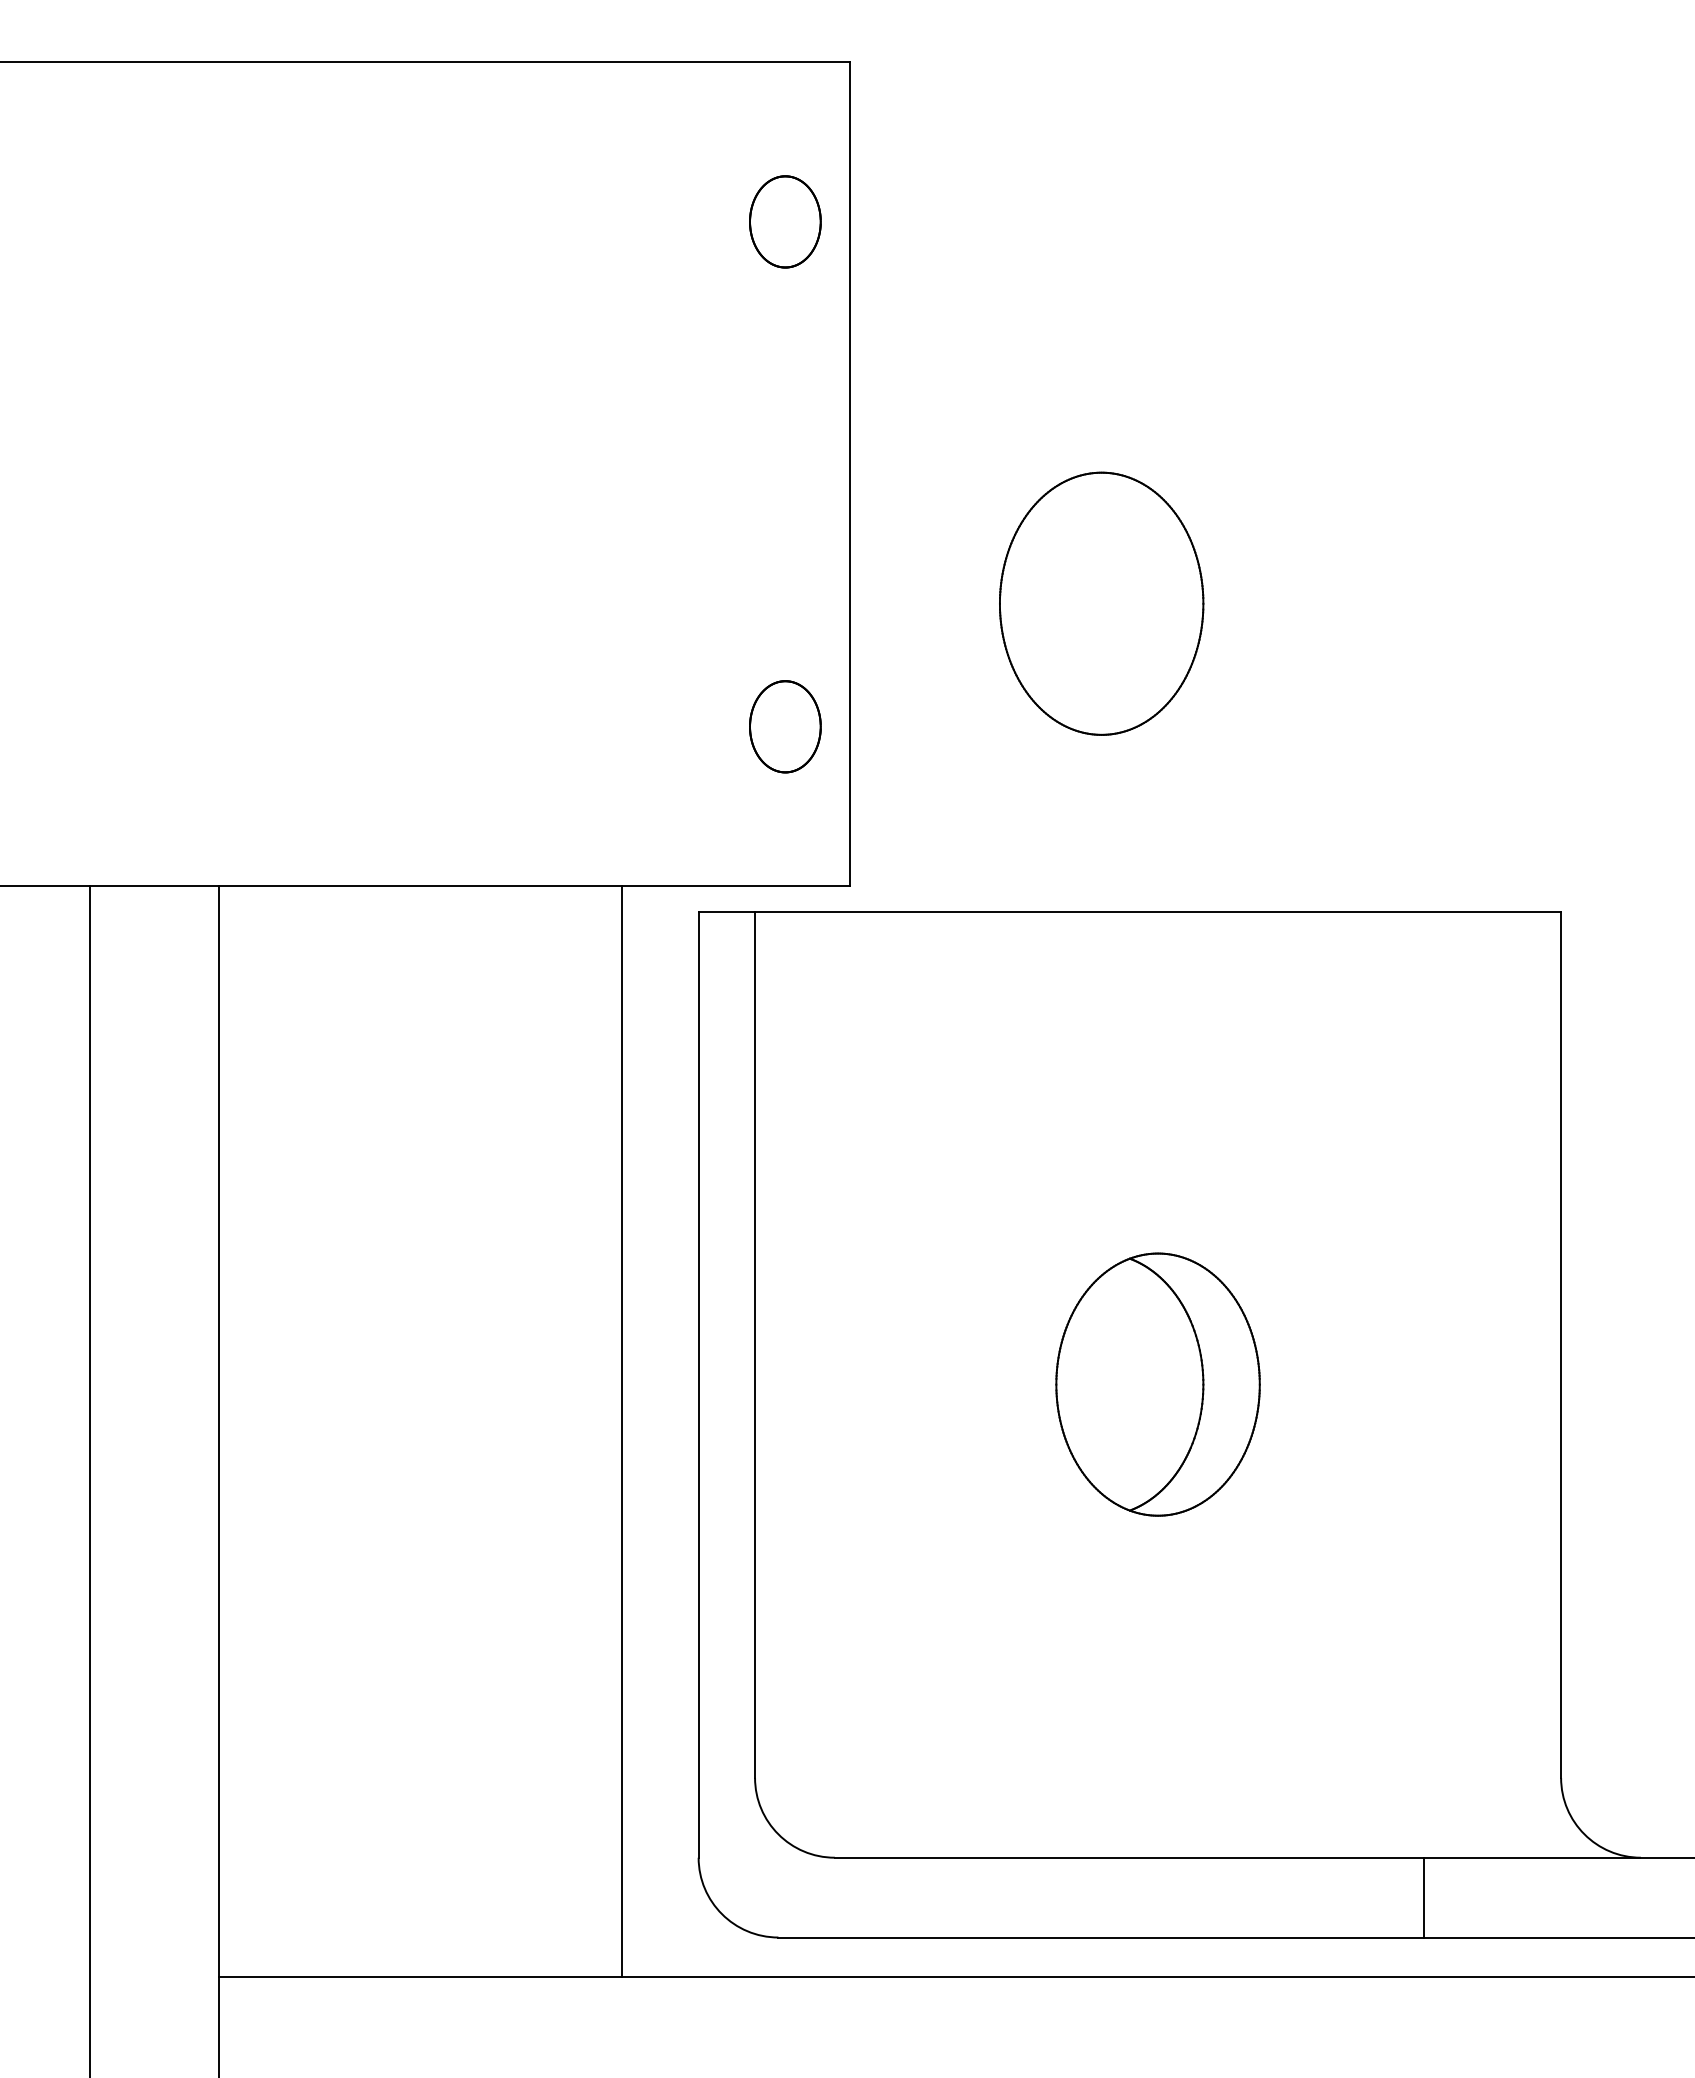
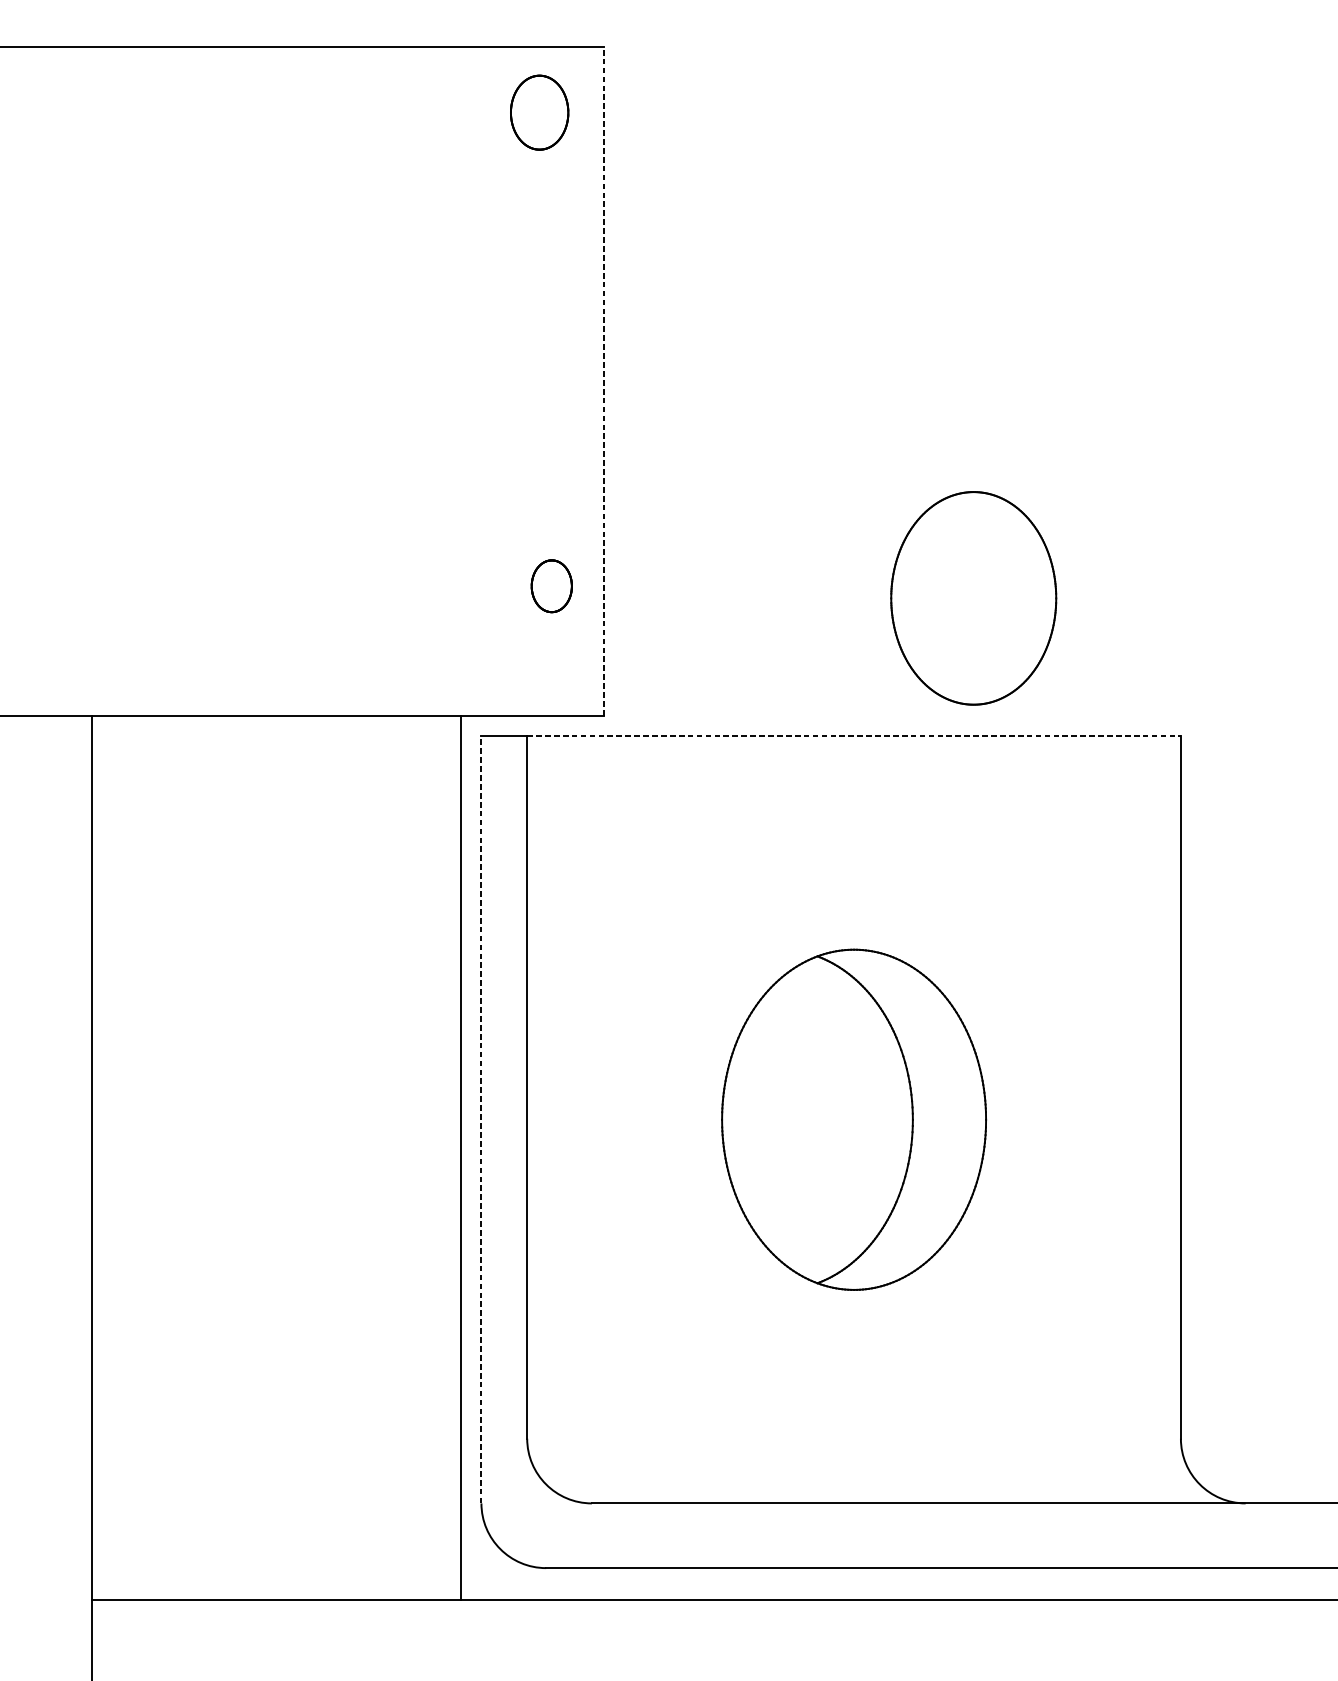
part: (785, 221) -> (539, 112), moved
line: (849, 473) -> (603, 380), solid -> dashed
part: (1101, 603) -> (973, 598), moved
part: (785, 726) -> (551, 585), size x0.7
line: (1158, 911) -> (854, 736), solid -> dashed
line: (698, 1384) -> (481, 1119), solid -> dashed
part: (1157, 1384) -> (853, 1119), size x1.6
line: (621, 1431) -> (460, 1157), moved
line: (1424, 1897) -> (1070, 1535), removed

